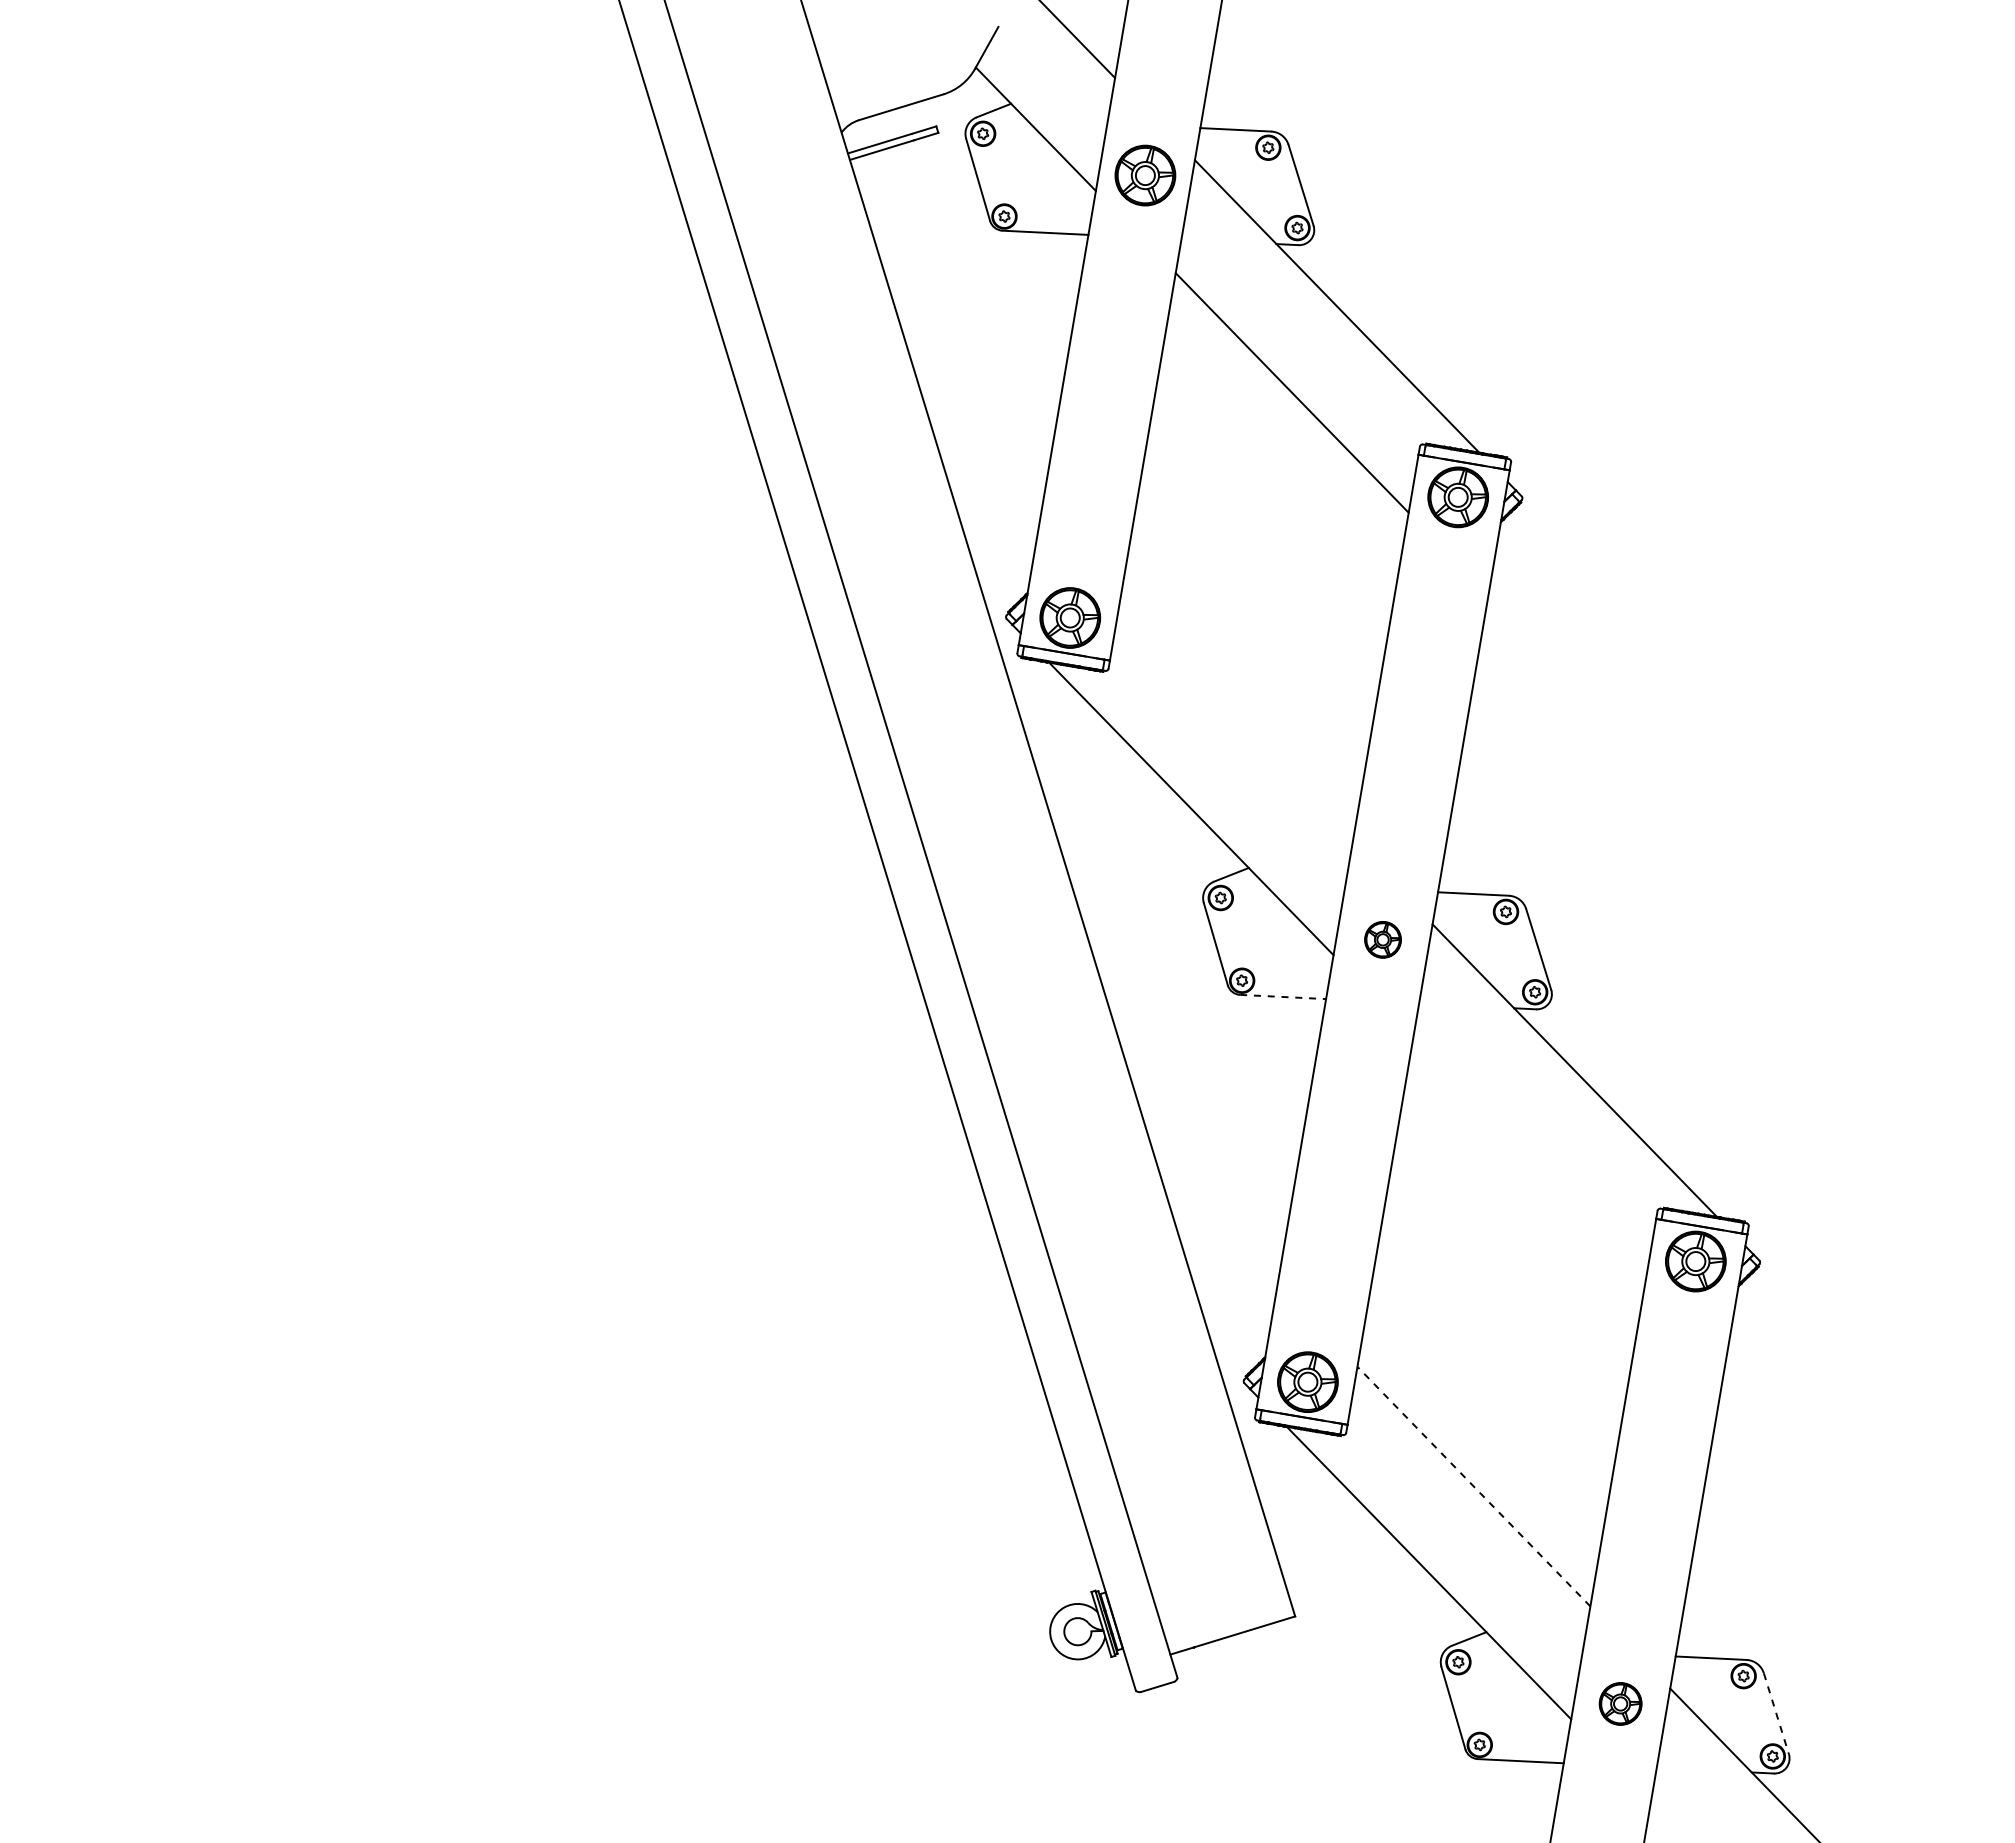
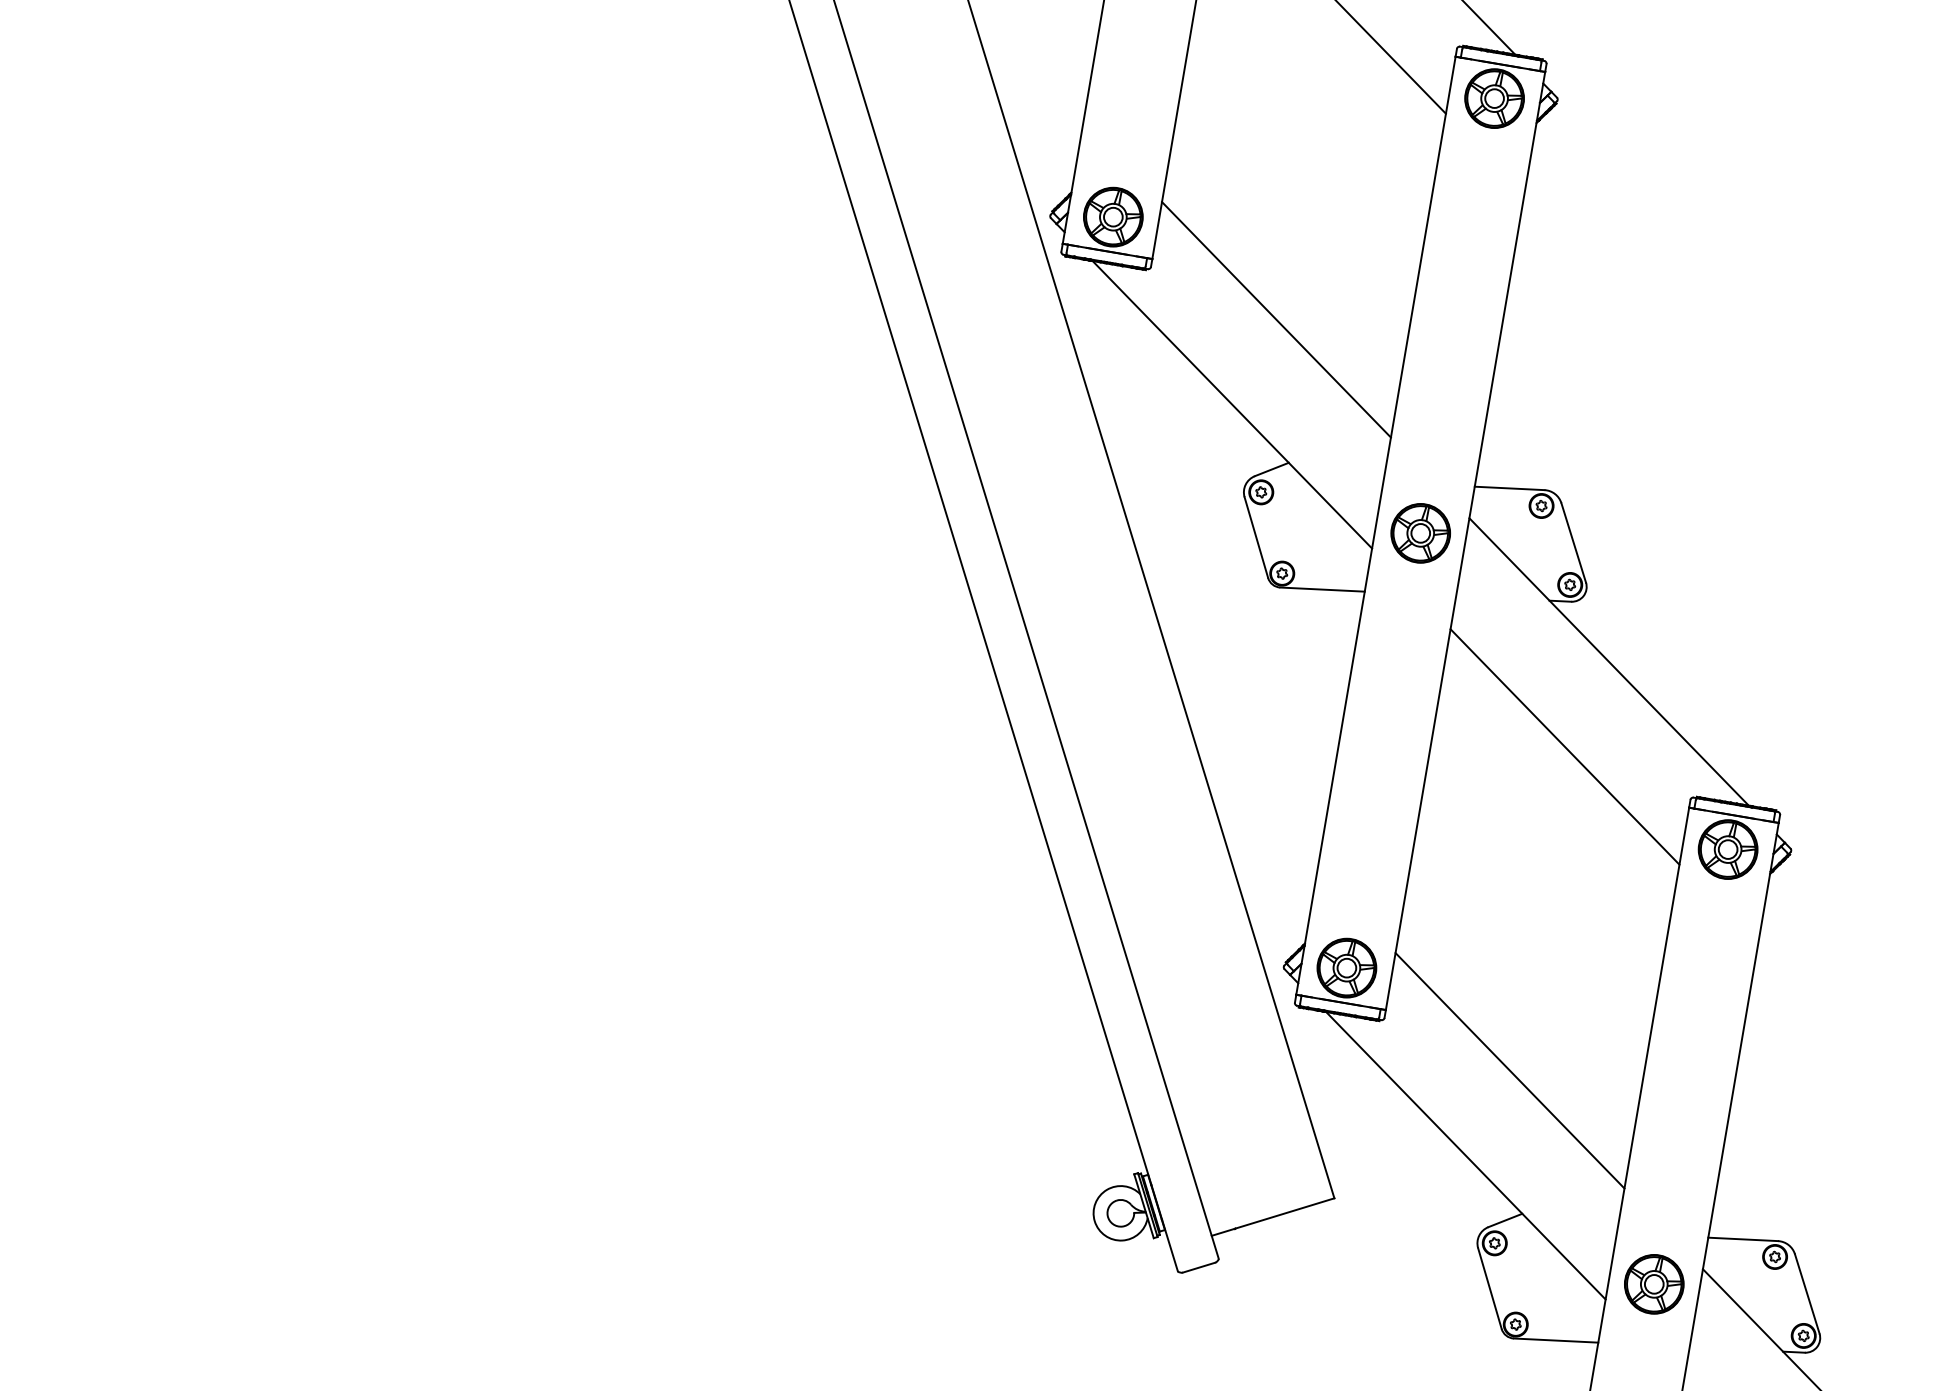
line: (1235, 722) -> (1275, 319), added
part: (1382, 939) -> (1420, 533), size x1.67
line: (1283, 997) -> (1322, 590), dashed -> solid
line: (1529, 1156) -> (1564, 746), added
line: (1473, 1486) -> (1509, 1070), dashed -> solid
part: (1620, 1703) -> (1654, 1283), size x1.43
line: (1776, 1714) -> (1807, 1294), dashed -> solid

